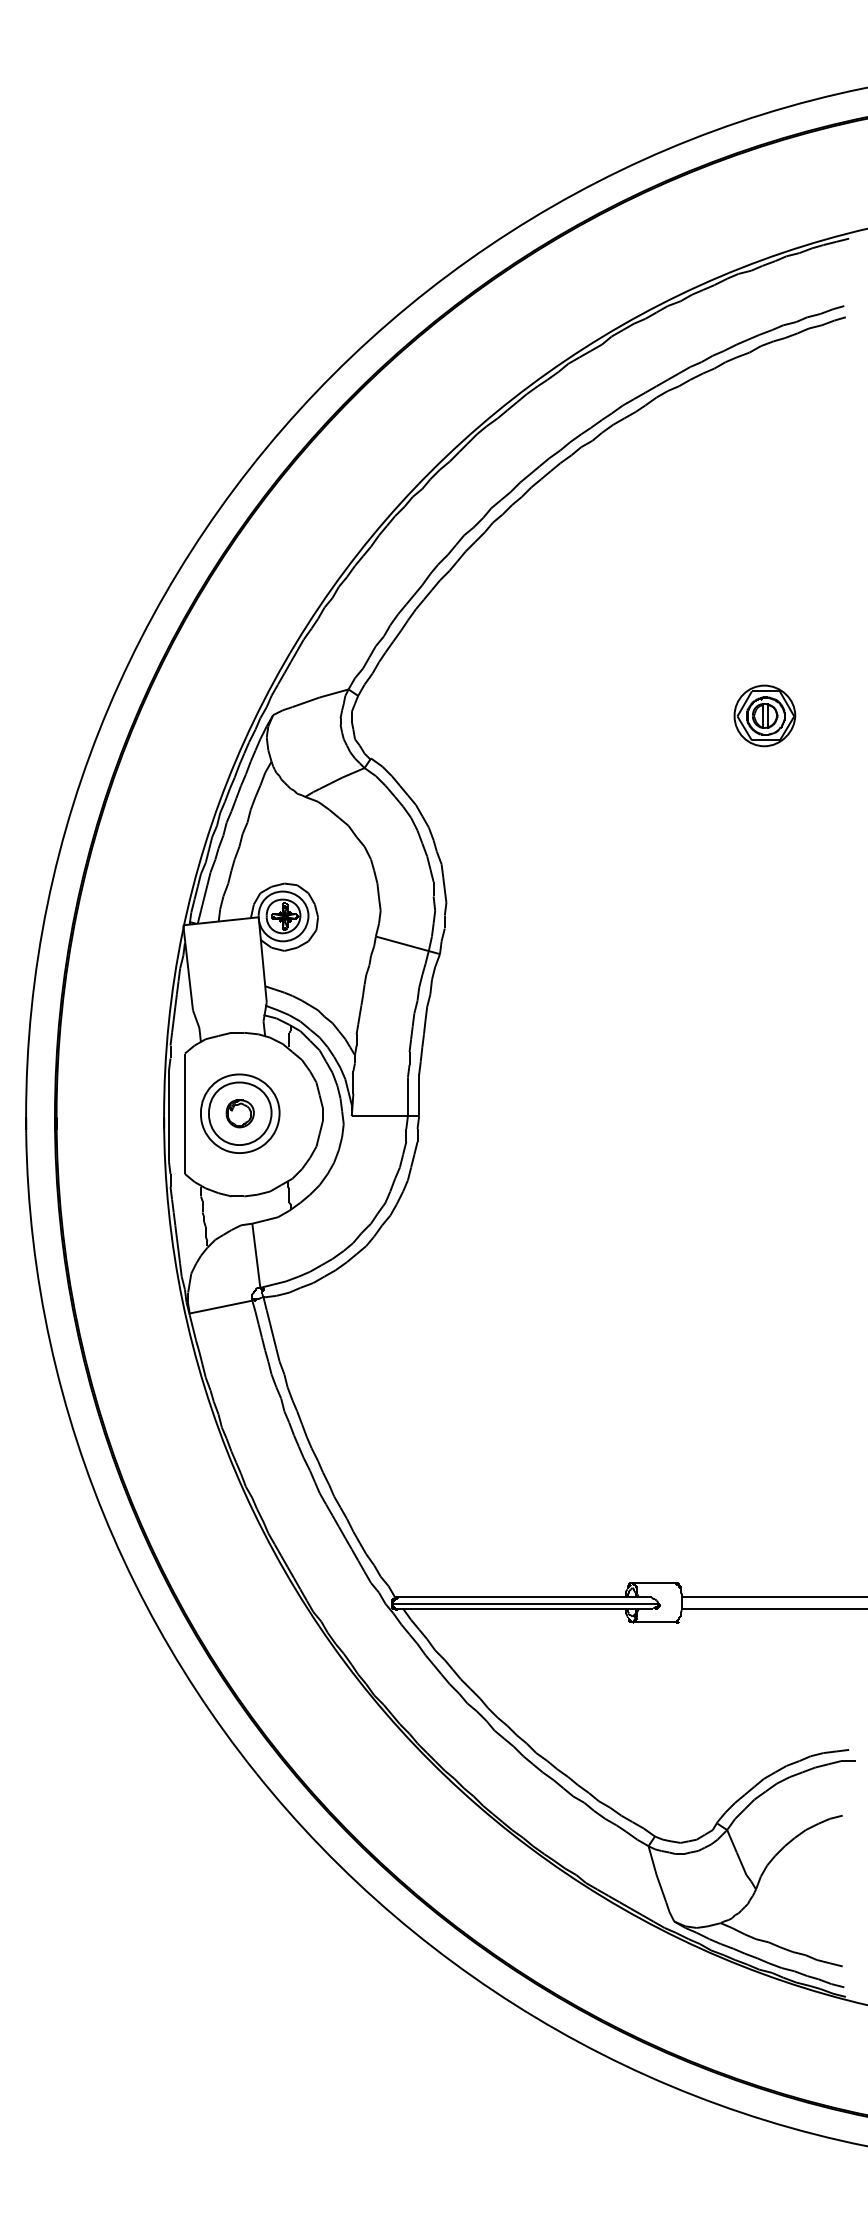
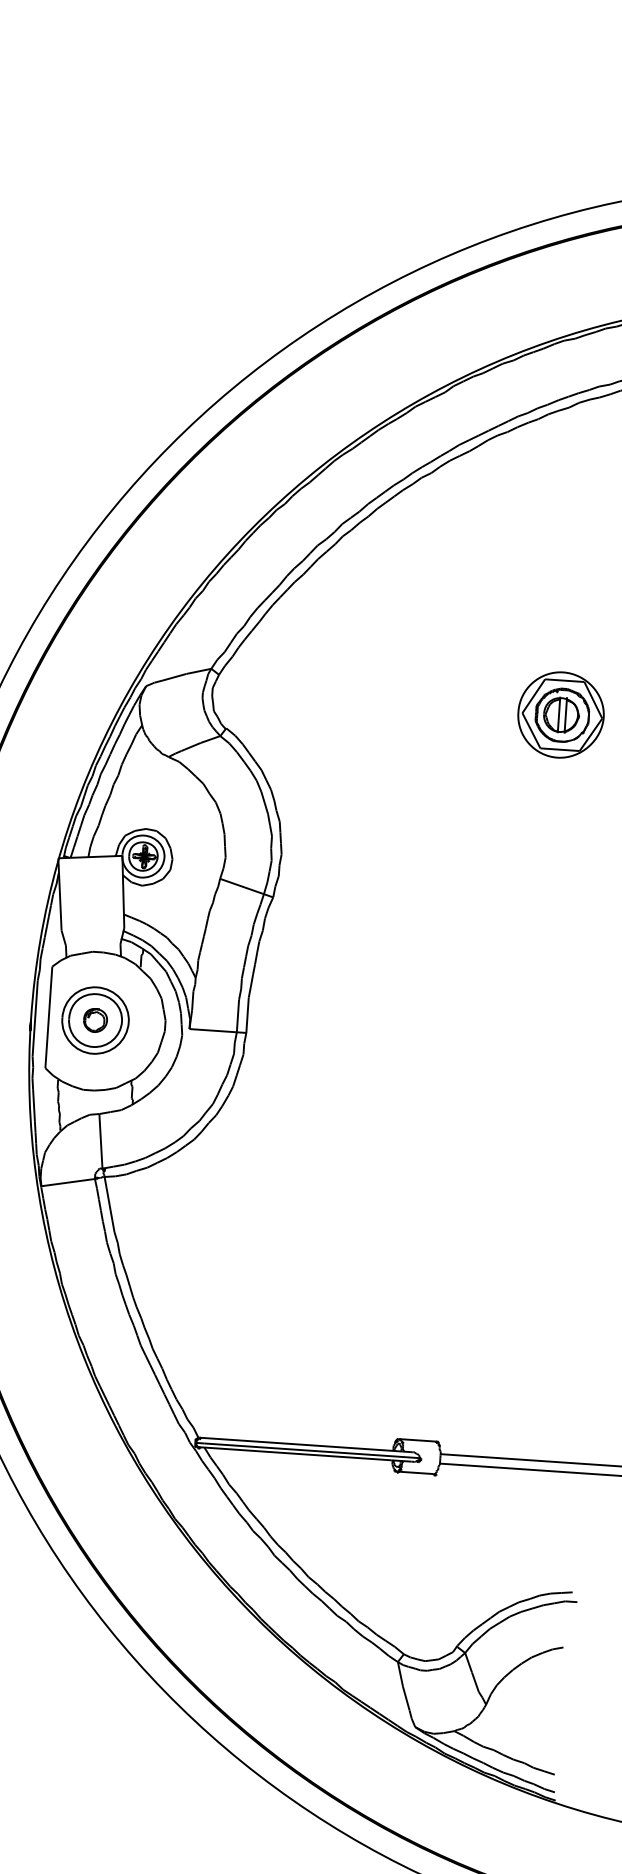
part: (764, 715) -> (560, 714), size x1.67

